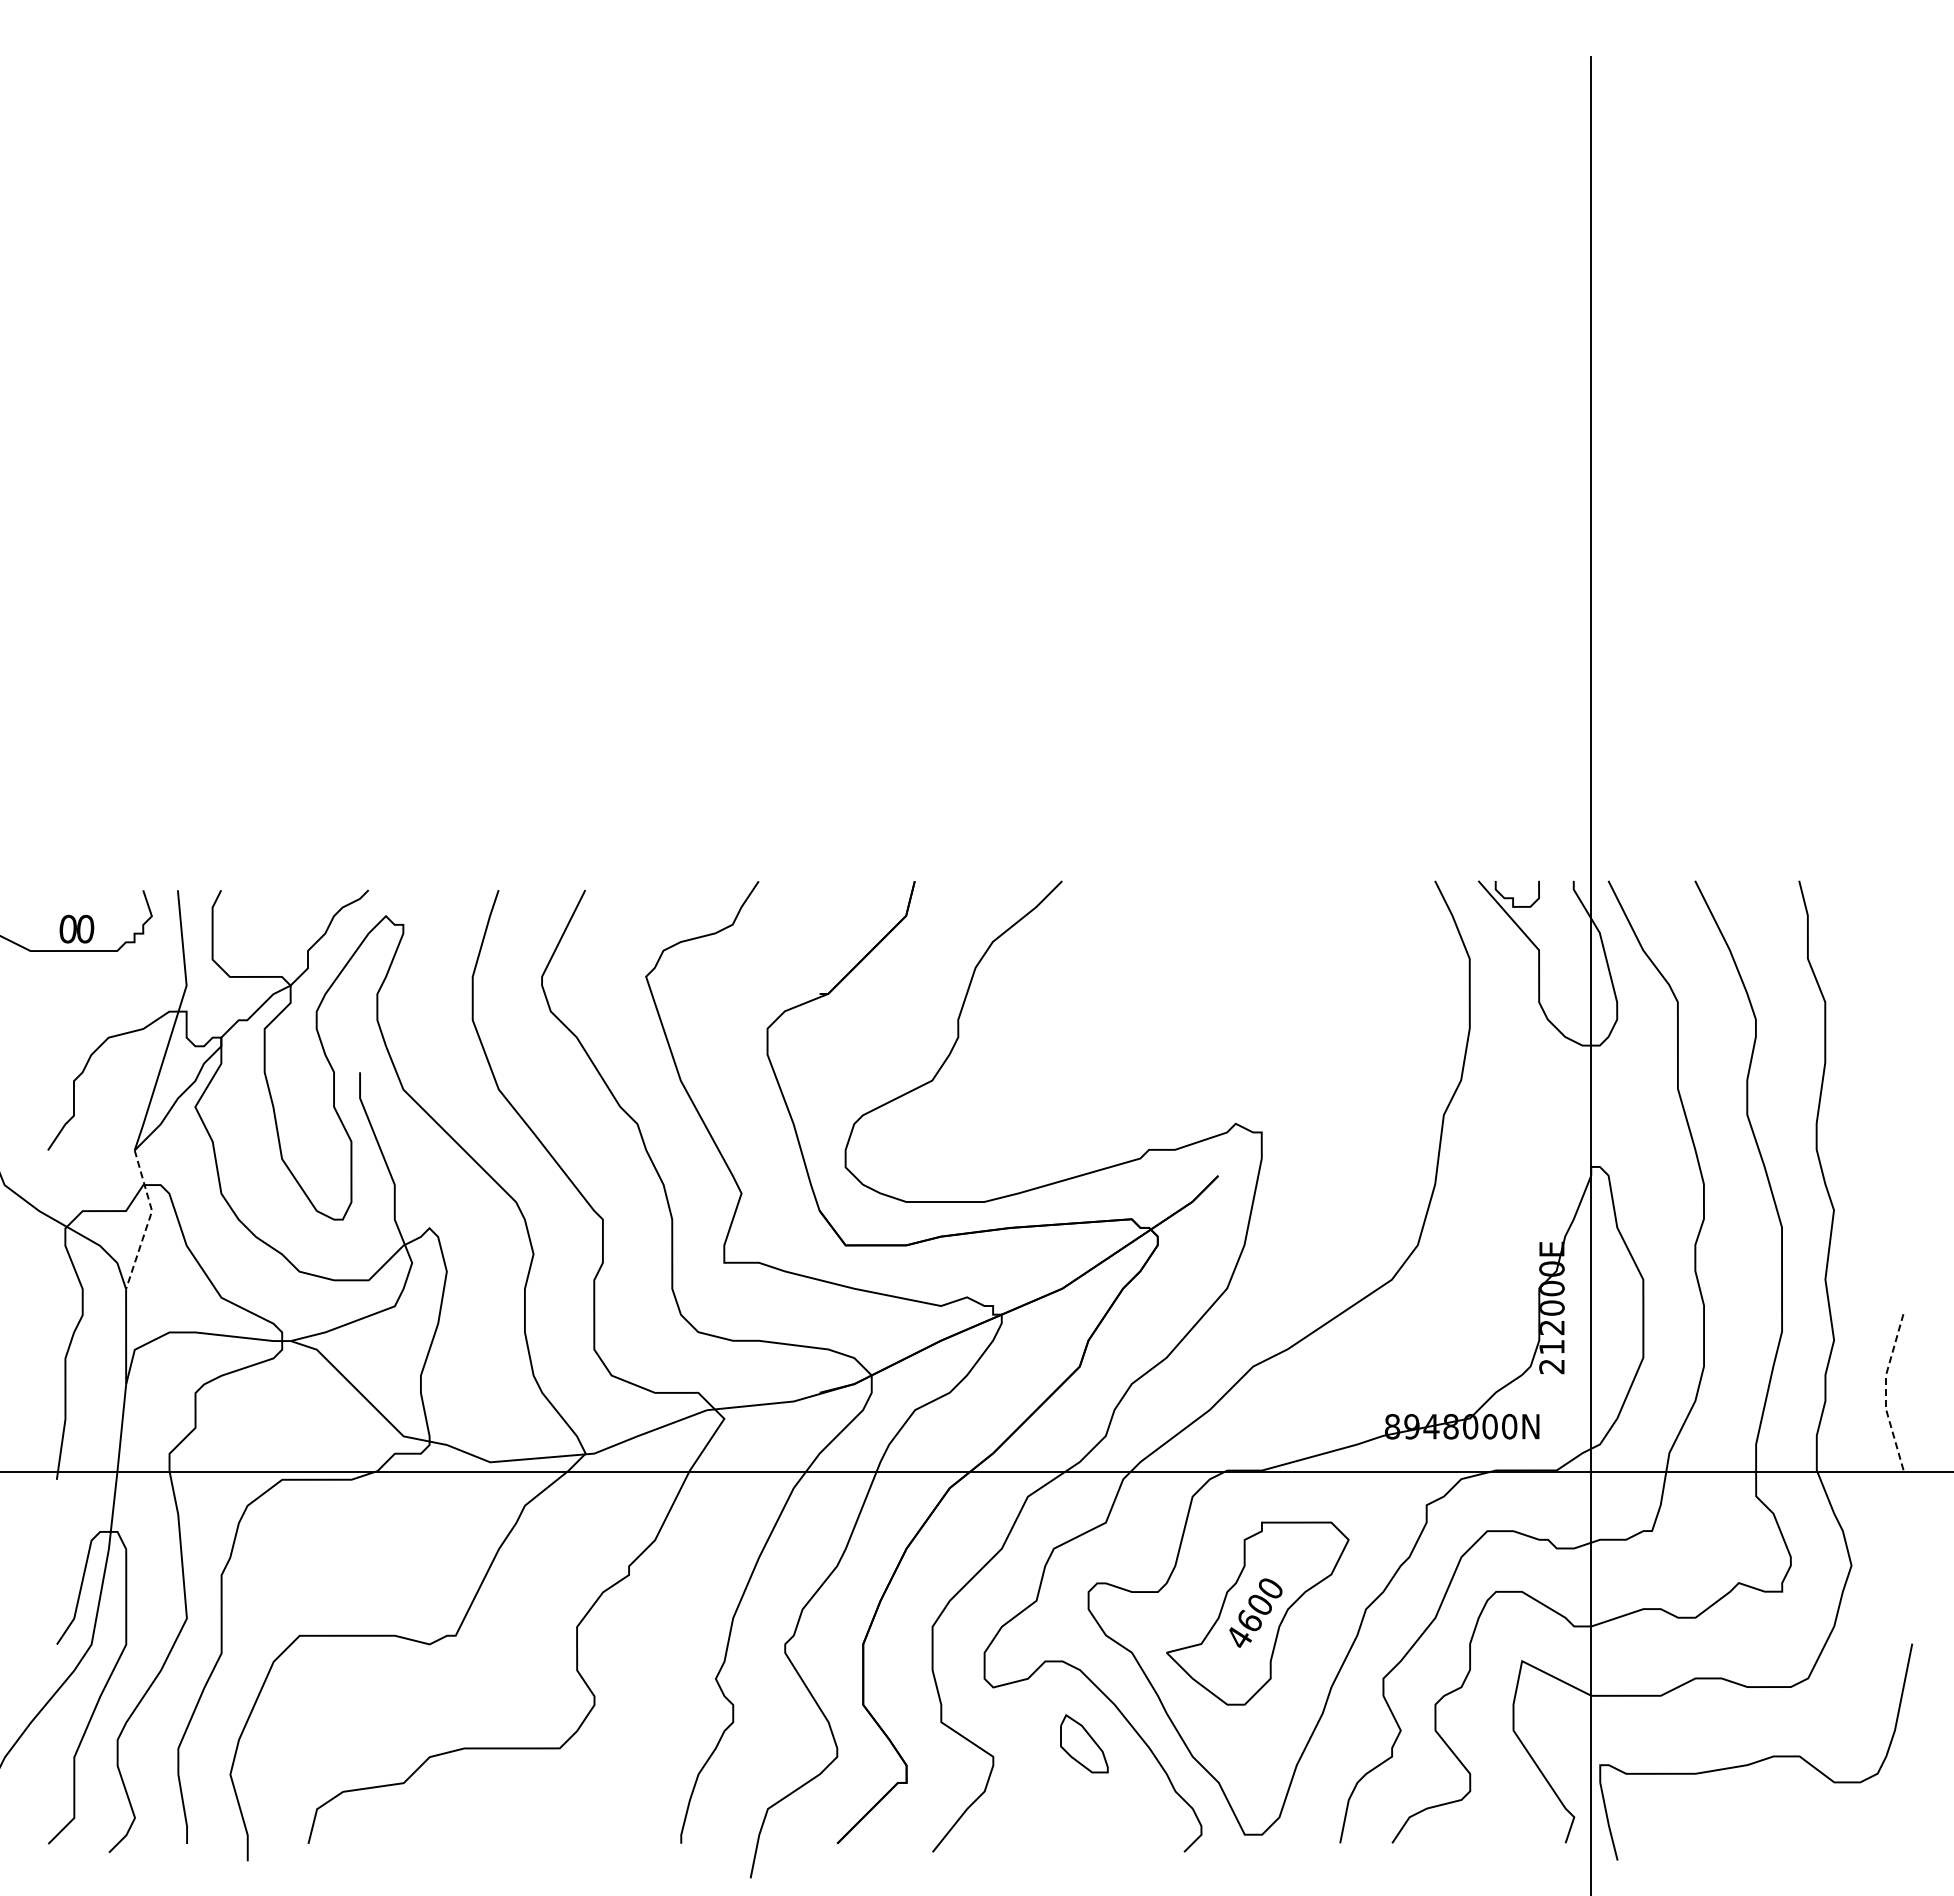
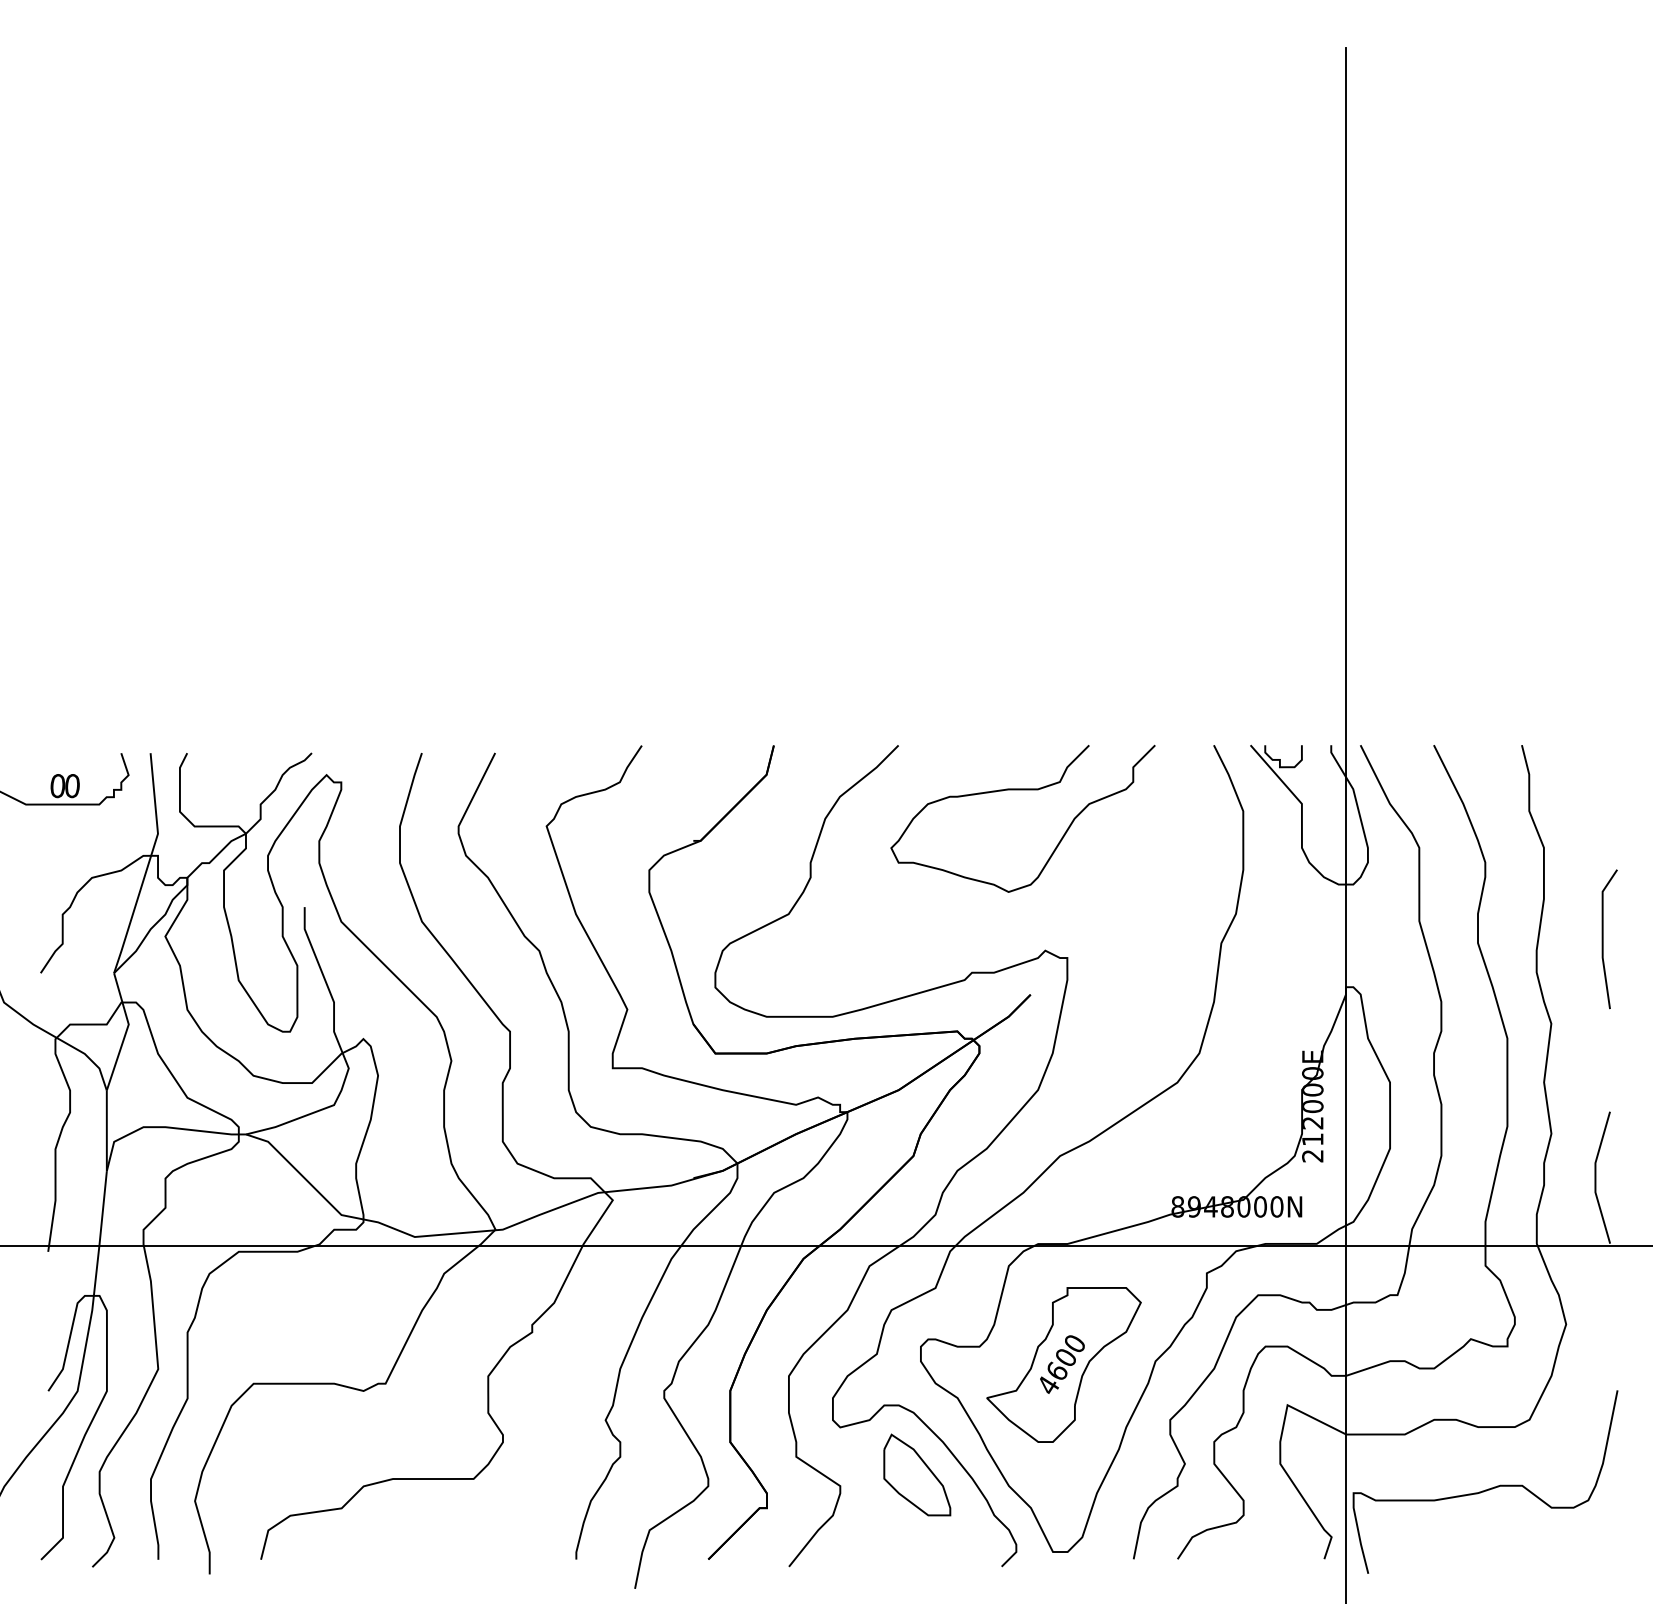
curve: (1209, 933) -> (1023, 789), added
line: (1895, 1109) -> (1603, 938), added
line: (149, 1219) -> (126, 1031), dashed -> solid
line: (1886, 1391) -> (1595, 1177), dashed -> solid
part: (1084, 1743) -> (917, 1474), size x1.67

